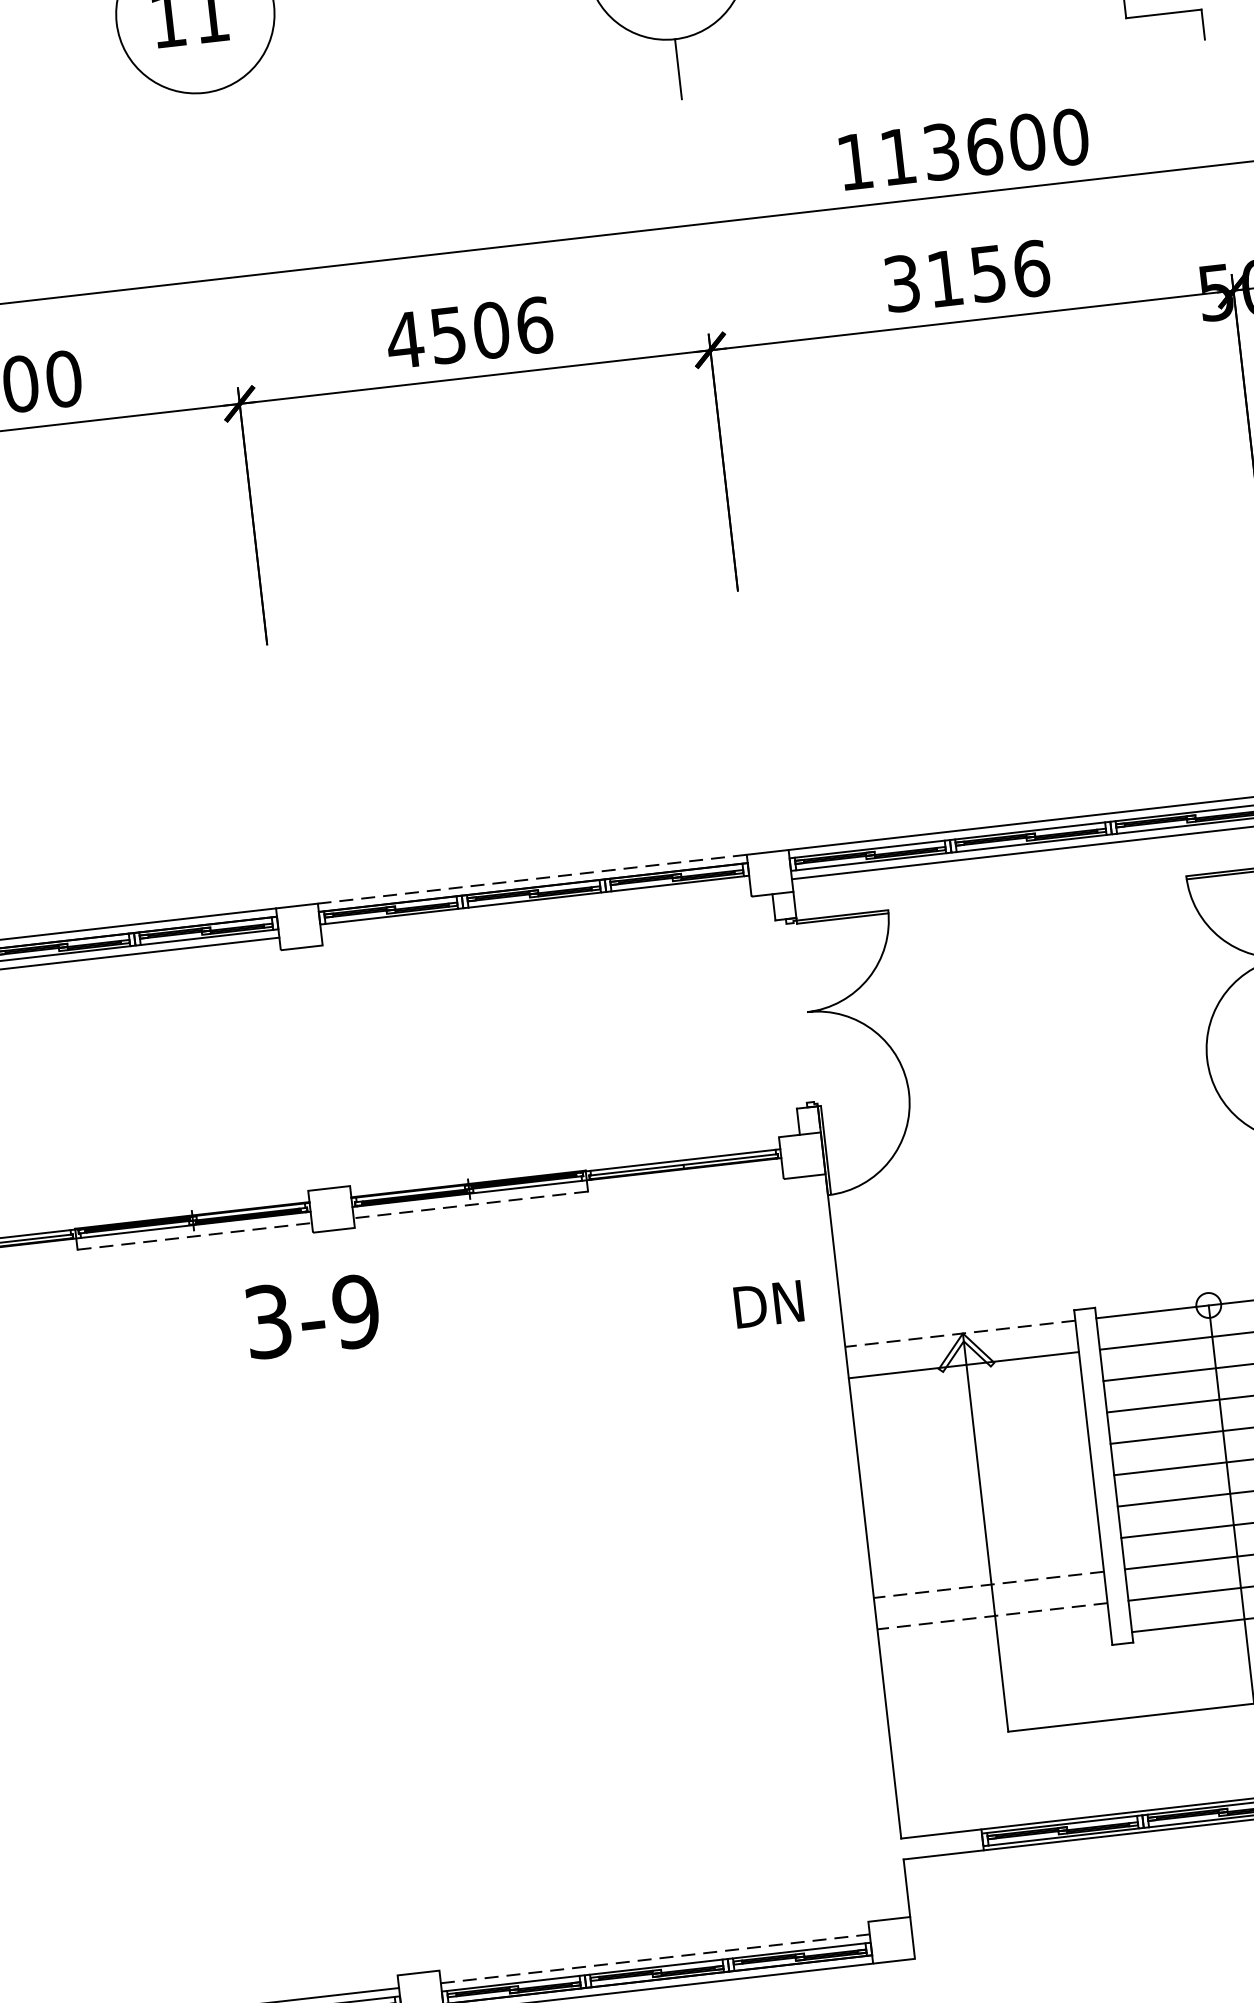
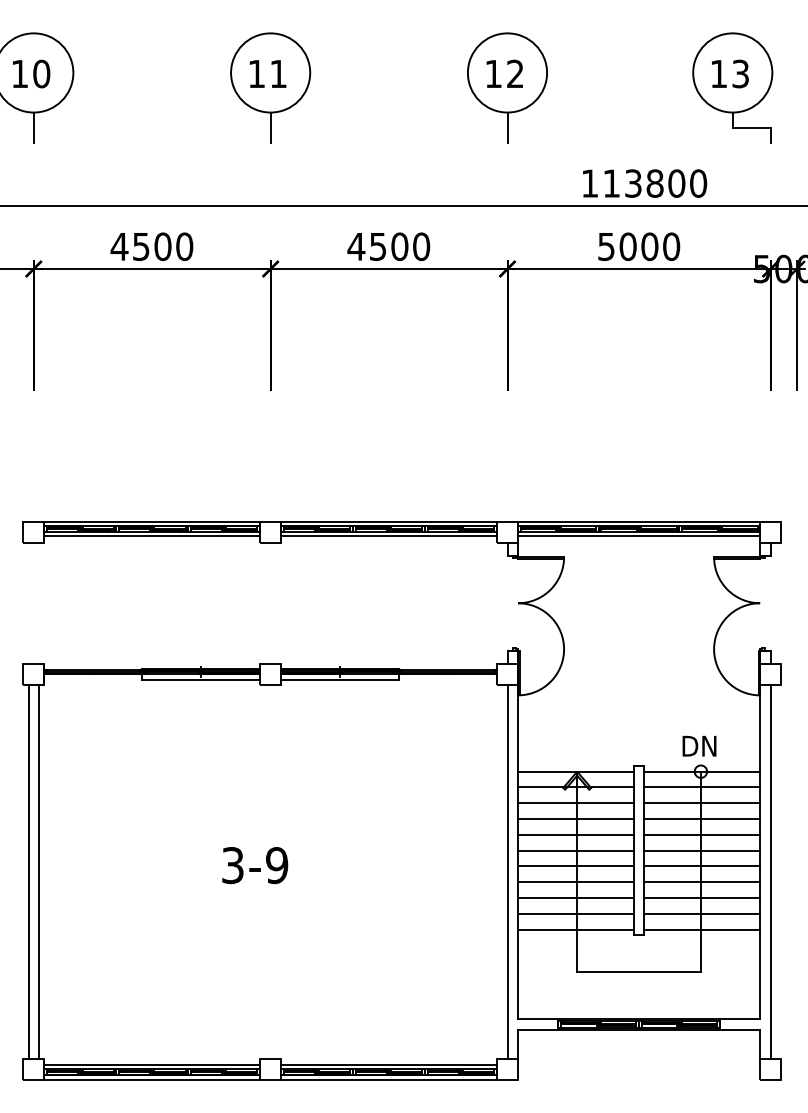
line: (207, 122) -> (270, 127), added
text: (983, 146) -> (654, 183), 113600 -> 113800
text: (967, 275) -> (639, 246), 3156 -> 5000
text: (534, 324) -> (421, 246), 4506 -> 4500
line: (533, 878) -> (389, 521), dashed -> solid
line: (534, 908) -> (388, 536), added
line: (471, 1203) -> (340, 679), dashed -> solid
line: (195, 1235) -> (201, 679), dashed -> solid
text: (768, 1304) -> (699, 746), moved
text: (313, 1316) -> (255, 865), moved
line: (959, 1333) -> (575, 771), dashed -> solid
line: (966, 1397) -> (575, 803), added
line: (970, 1428) -> (575, 819), added
line: (973, 1458) -> (575, 834), added
line: (977, 1490) -> (575, 850), added
line: (980, 1522) -> (575, 866), added
line: (846, 1547) -> (507, 871), added
line: (984, 1554) -> (575, 882), added
line: (988, 1585) -> (575, 898), dashed -> solid
line: (991, 1615) -> (575, 913), dashed -> solid
line: (995, 1647) -> (575, 929), added
line: (656, 1957) -> (389, 1064), dashed -> solid

